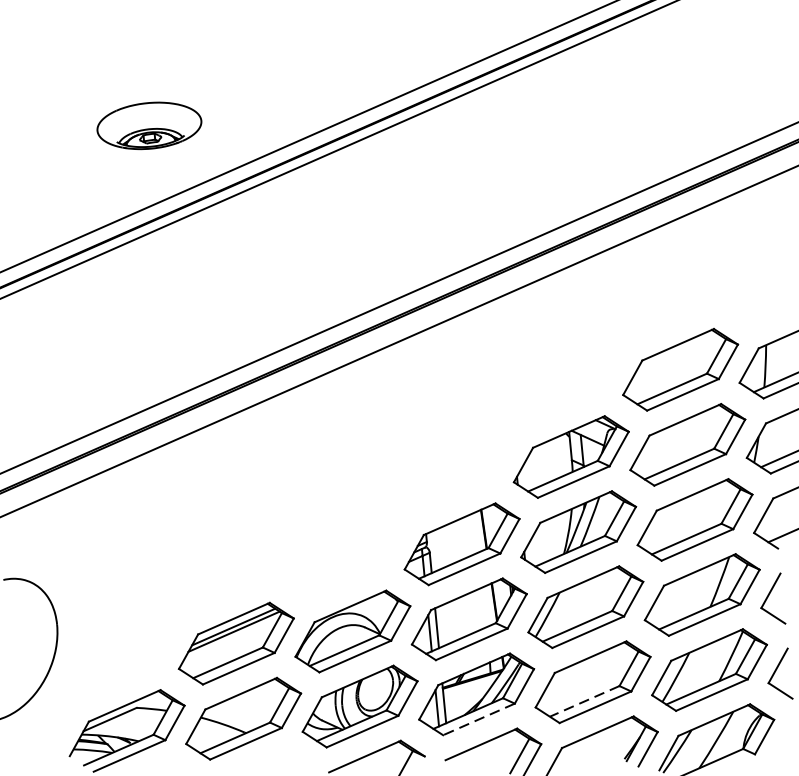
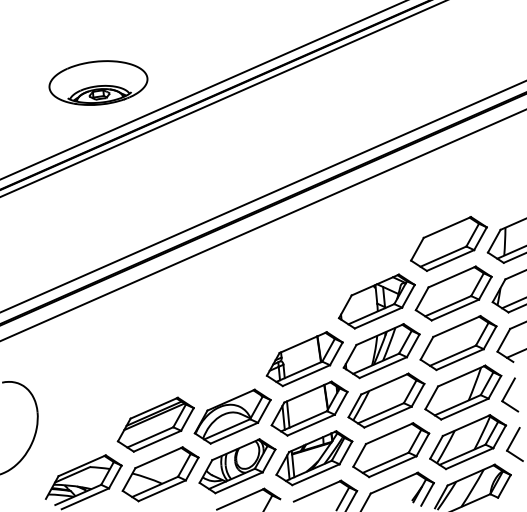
part: (149, 125) -> (98, 82), size x1.43
line: (584, 702) -> (385, 463), dashed -> solid
line: (478, 719) -> (315, 474), dashed -> solid

